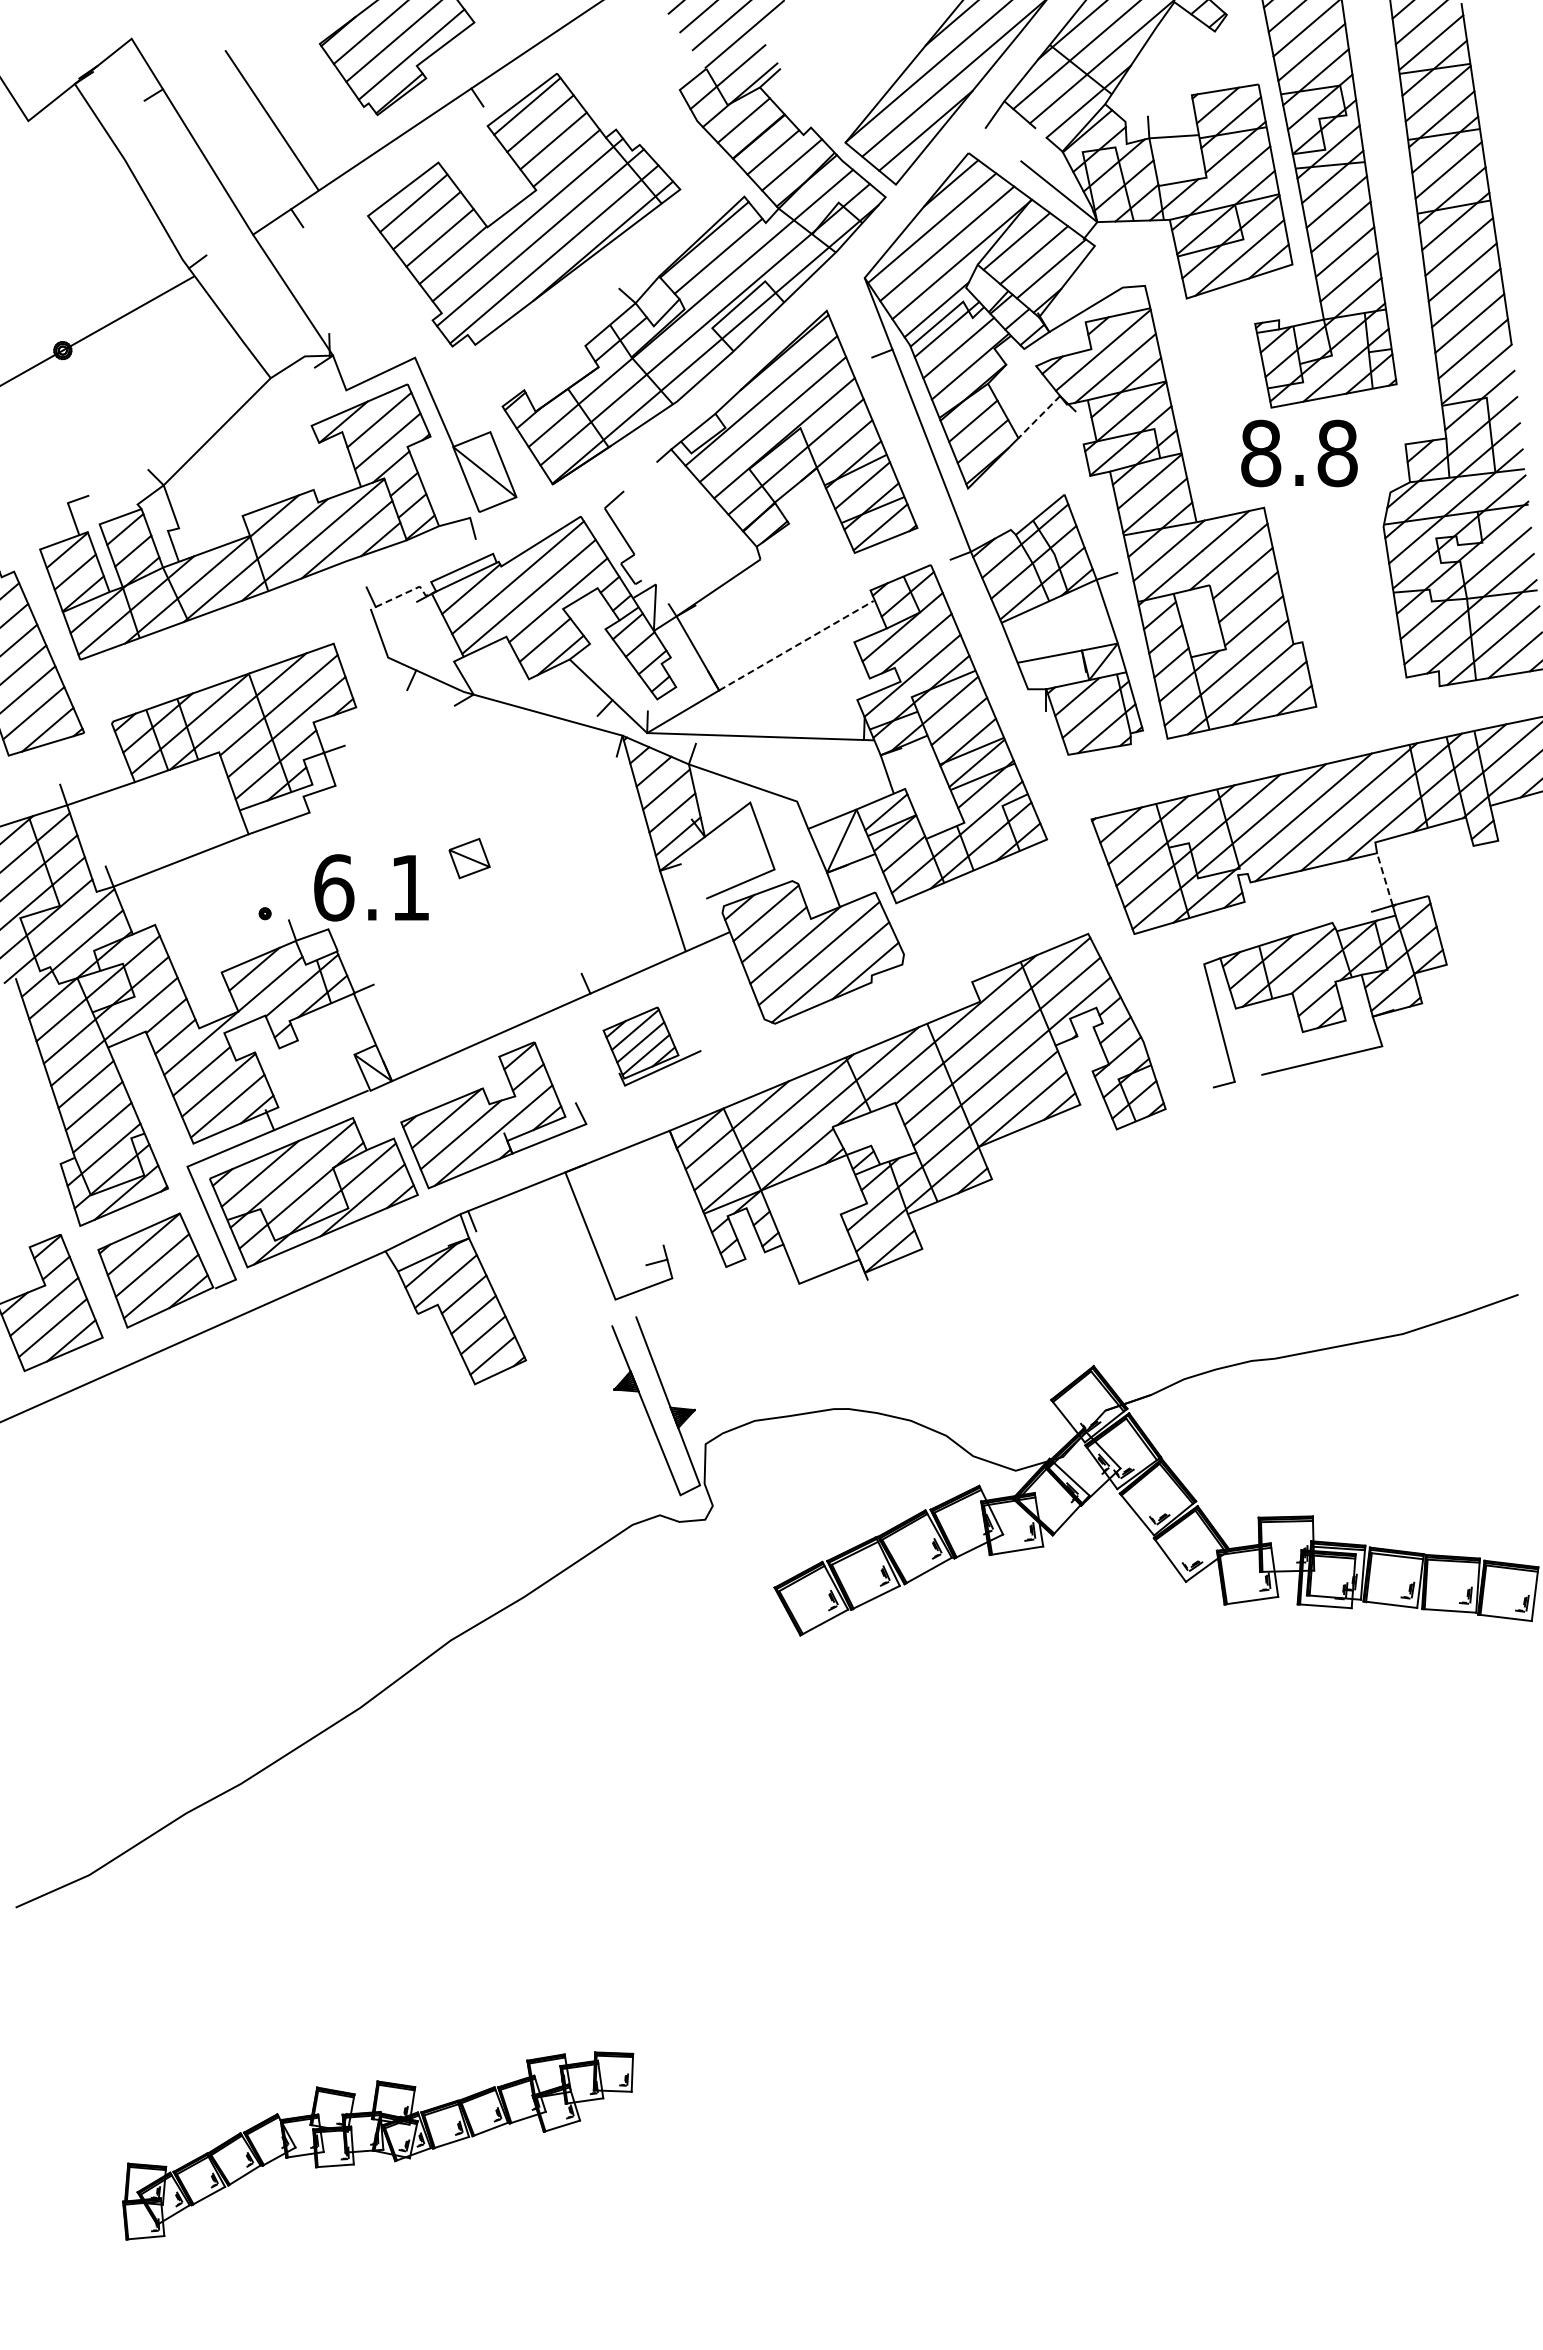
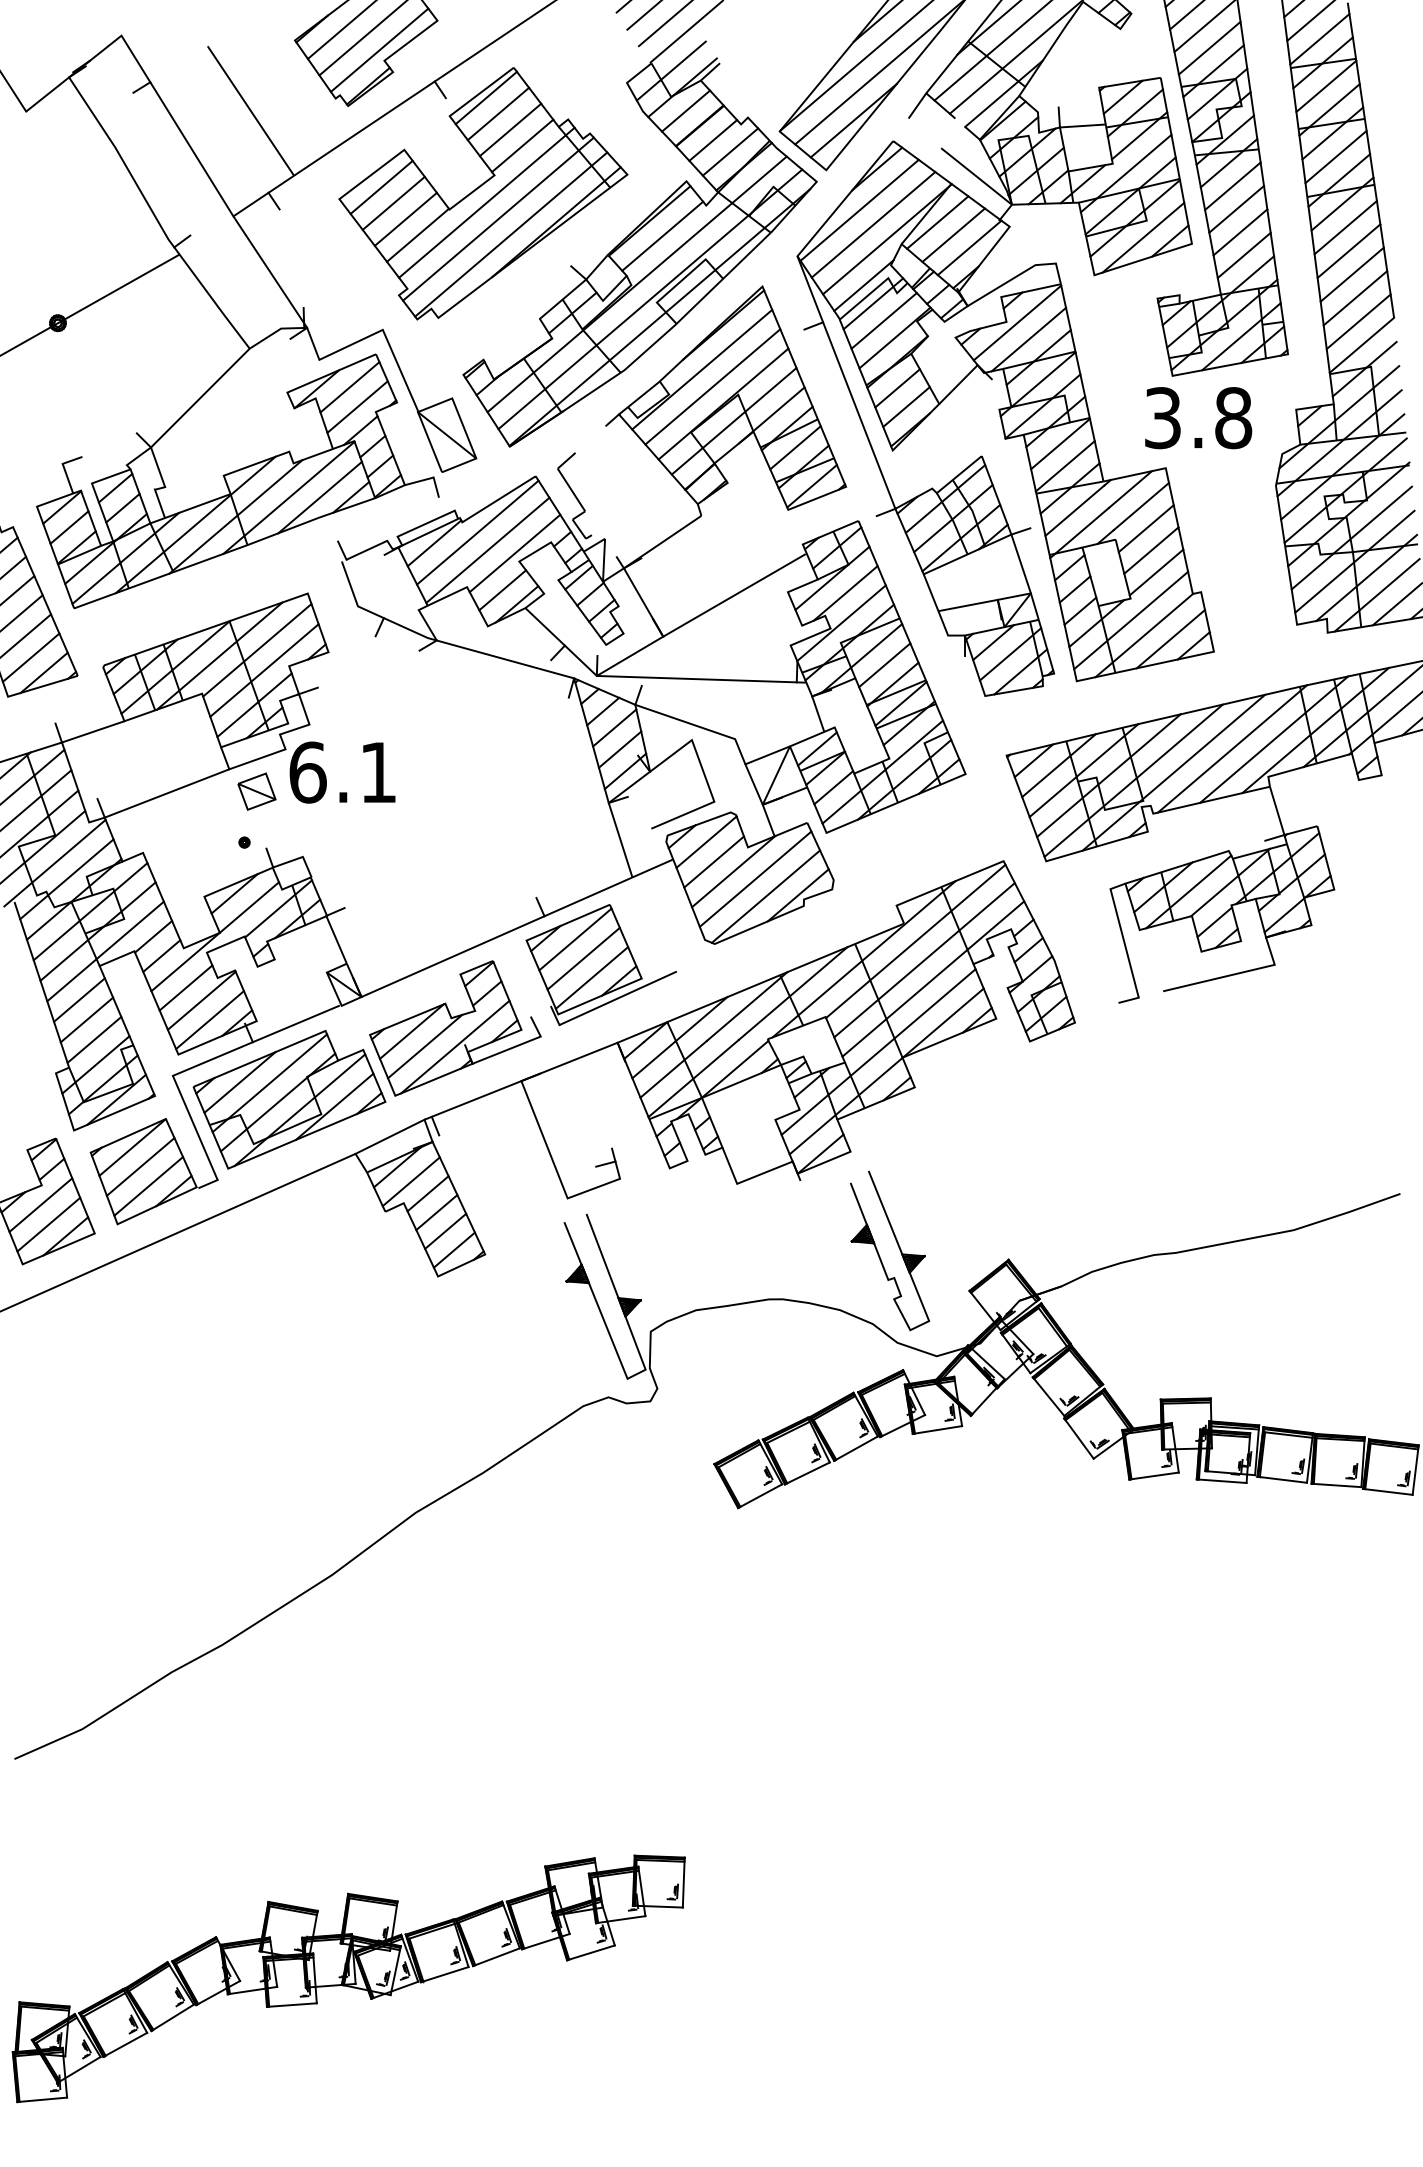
line: (1039, 417) -> (958, 384), dashed -> solid
text: (1261, 453) -> (1163, 418), 8.8 -> 3.8
line: (407, 592) -> (375, 546), dashed -> solid
line: (796, 645) -> (734, 595), dashed -> solid
part: (469, 858) -> (256, 791), moved
line: (1384, 878) -> (1276, 810), dashed -> solid
text: (371, 887) -> (342, 772), moved
part: (652, 1046) -> (601, 964), size x1.67
part: (973, 1351) -> (897, 1246), added
part: (377, 2145) -> (348, 1978), size x1.43

